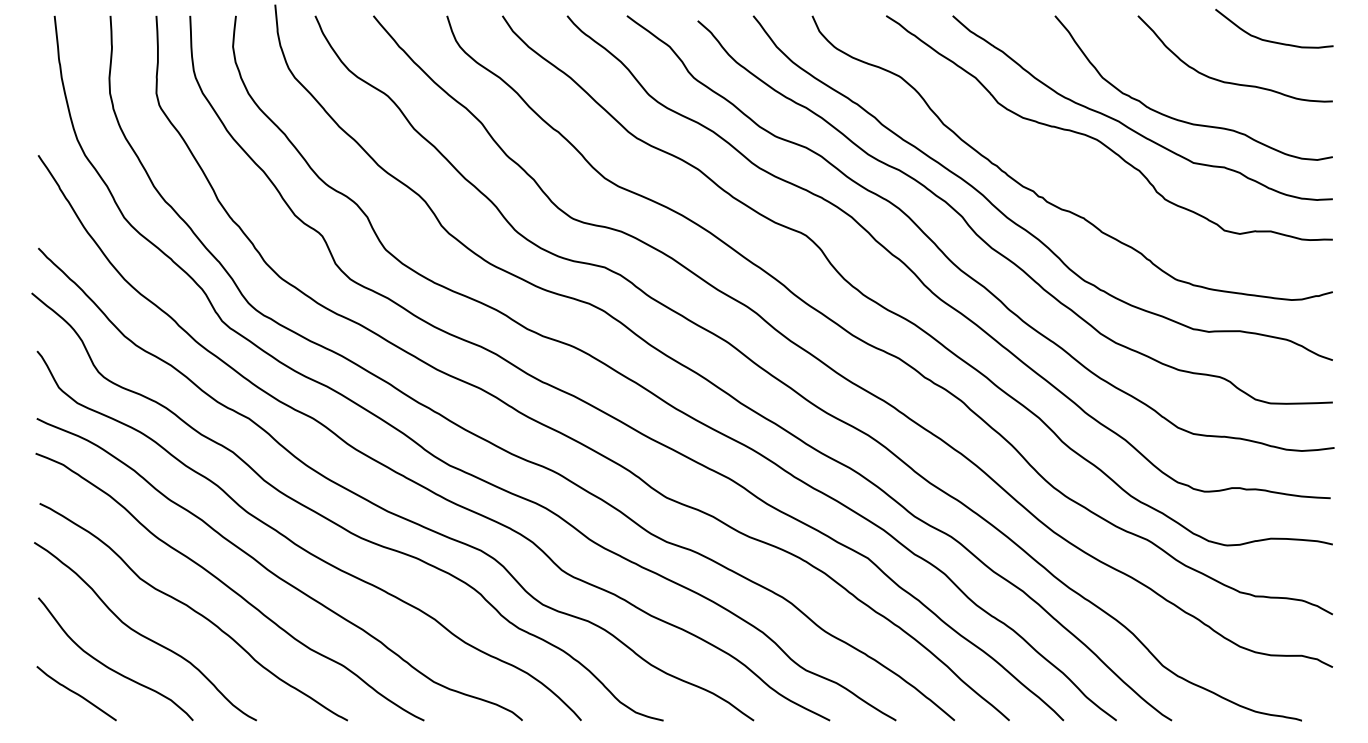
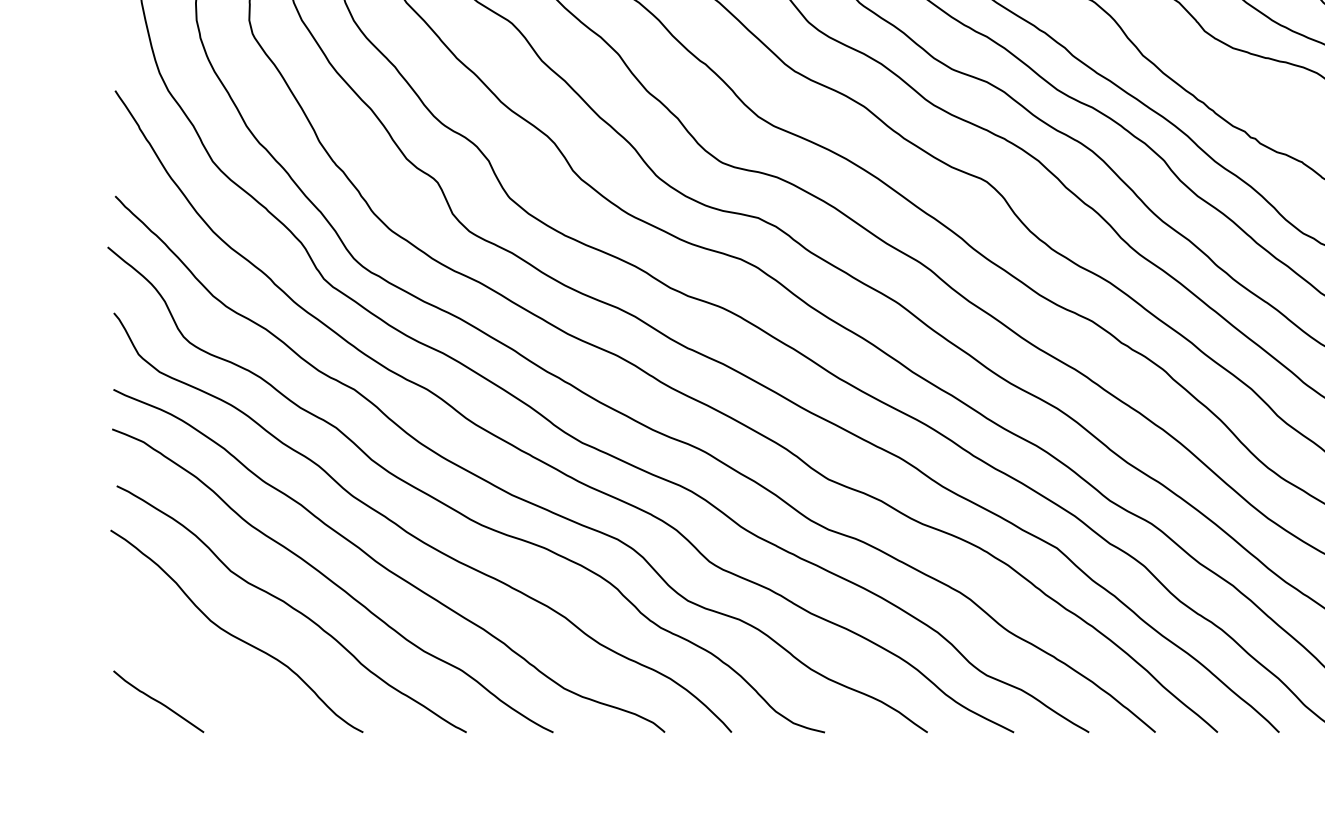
curve: (110, 667) -> (197, 672), removed

